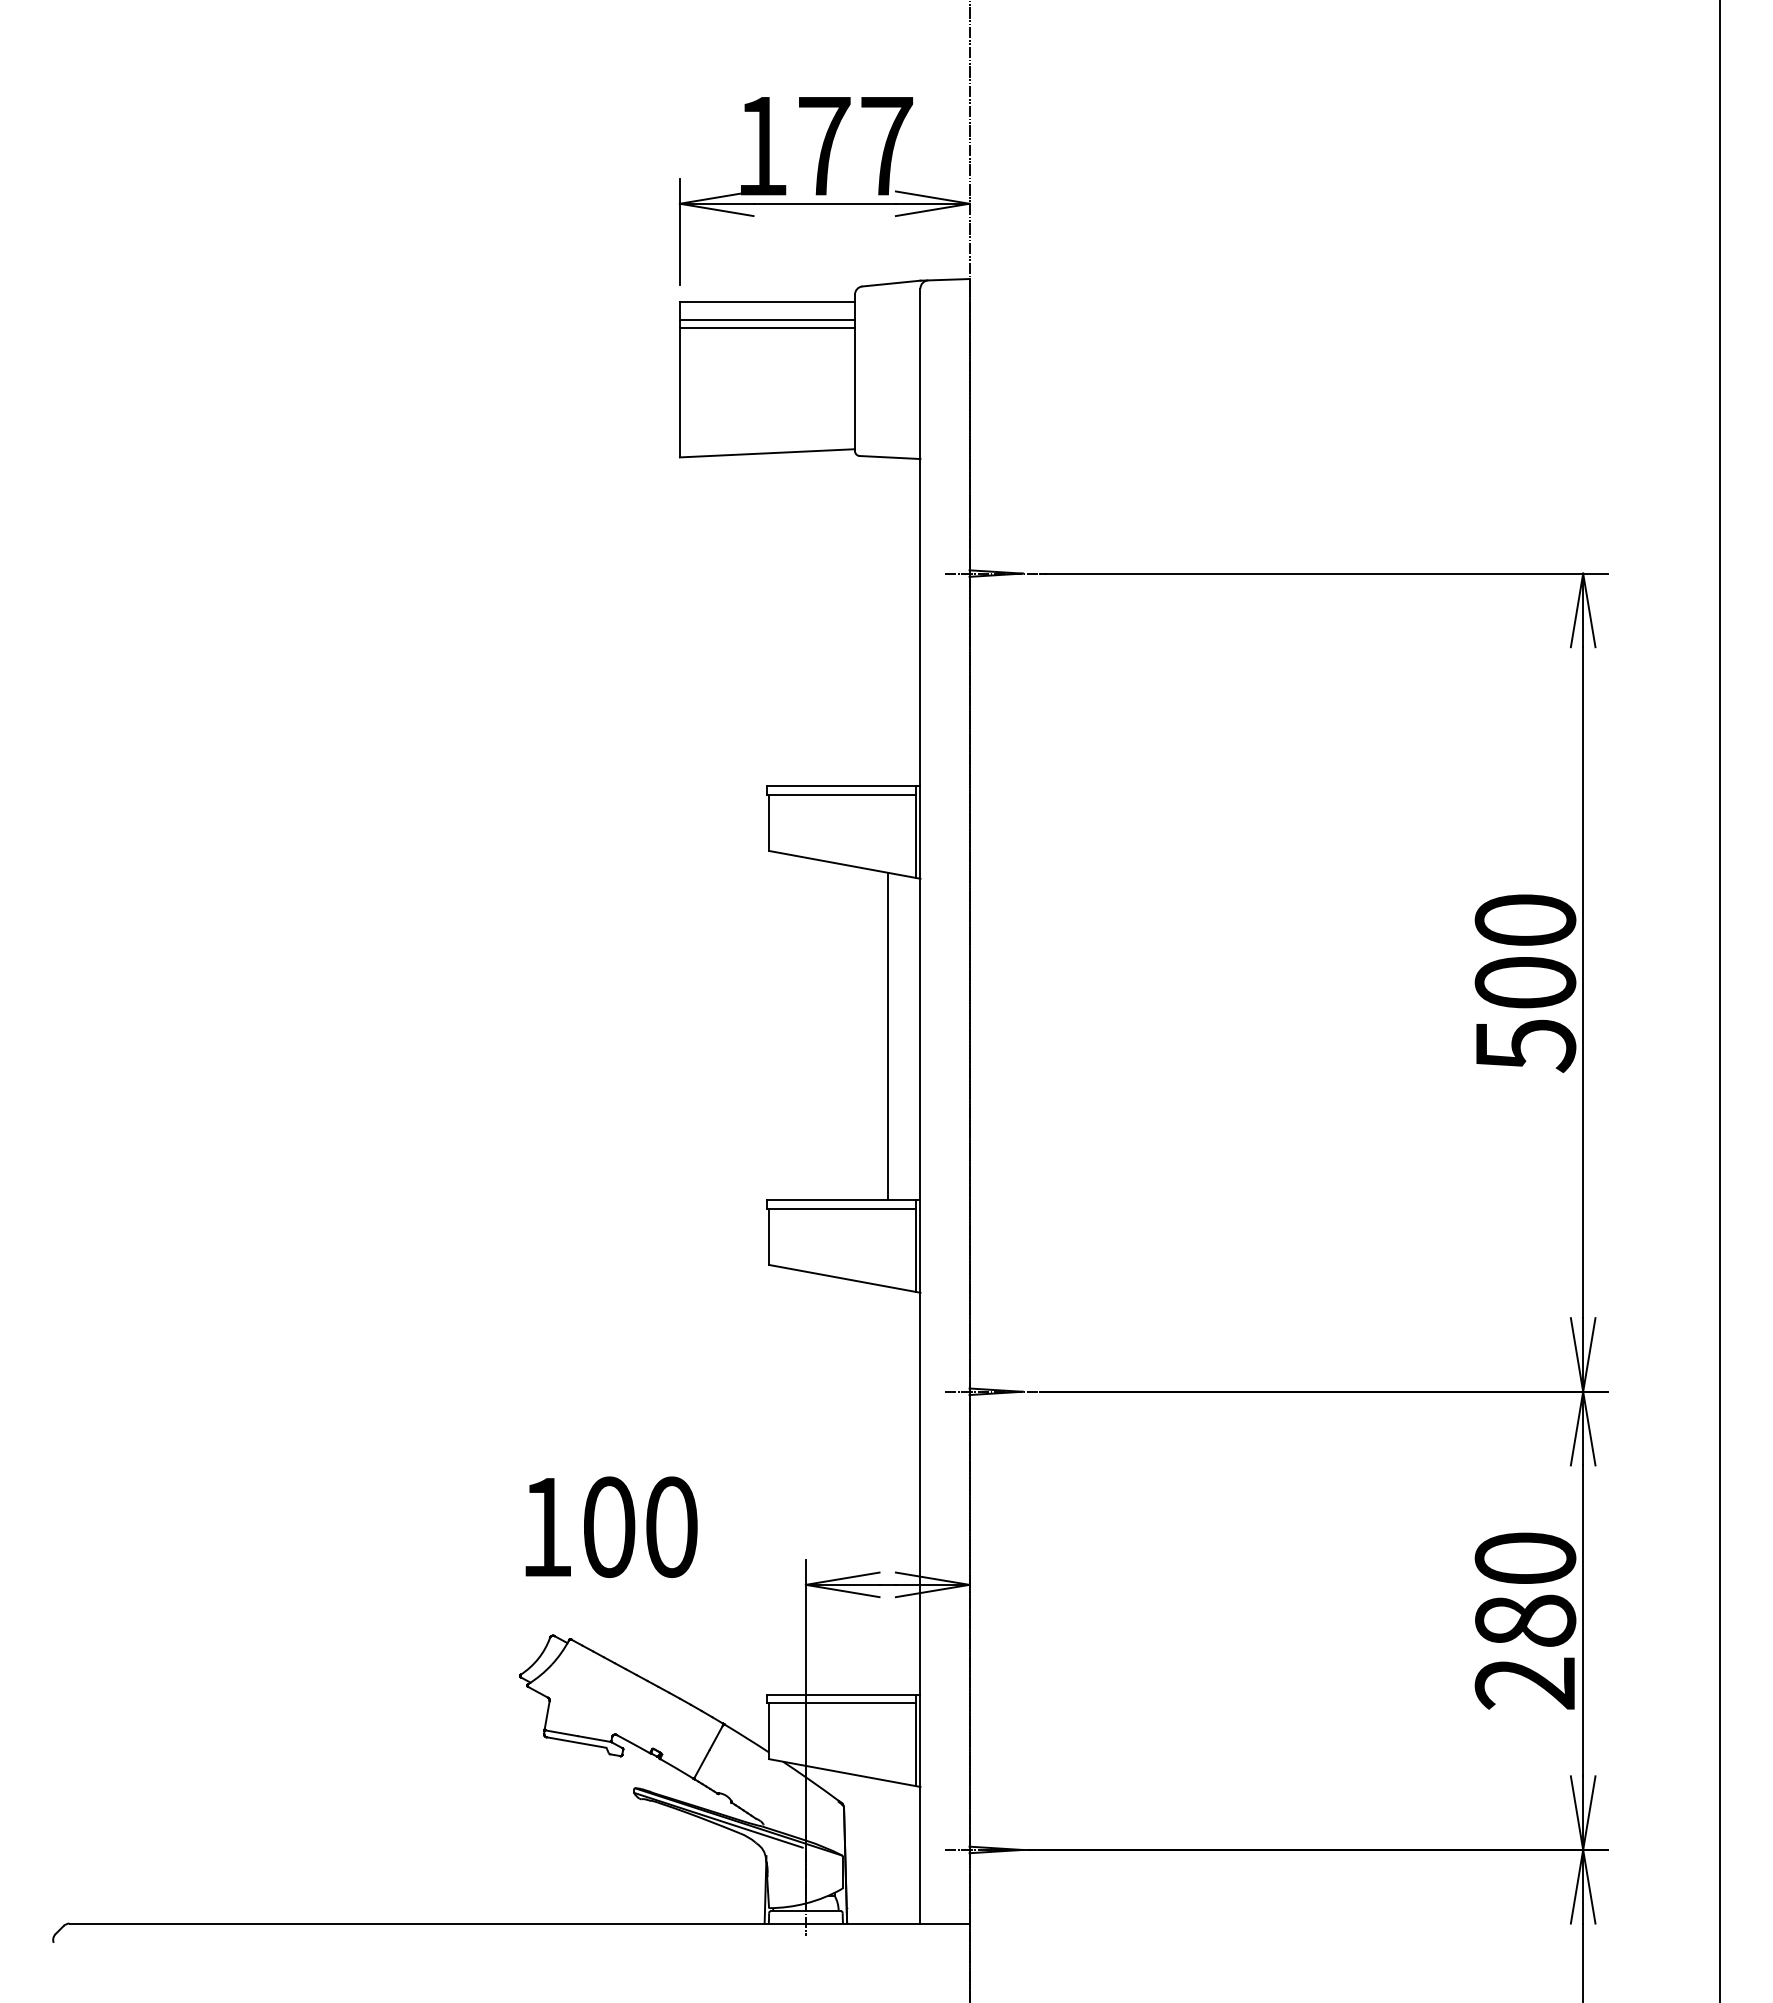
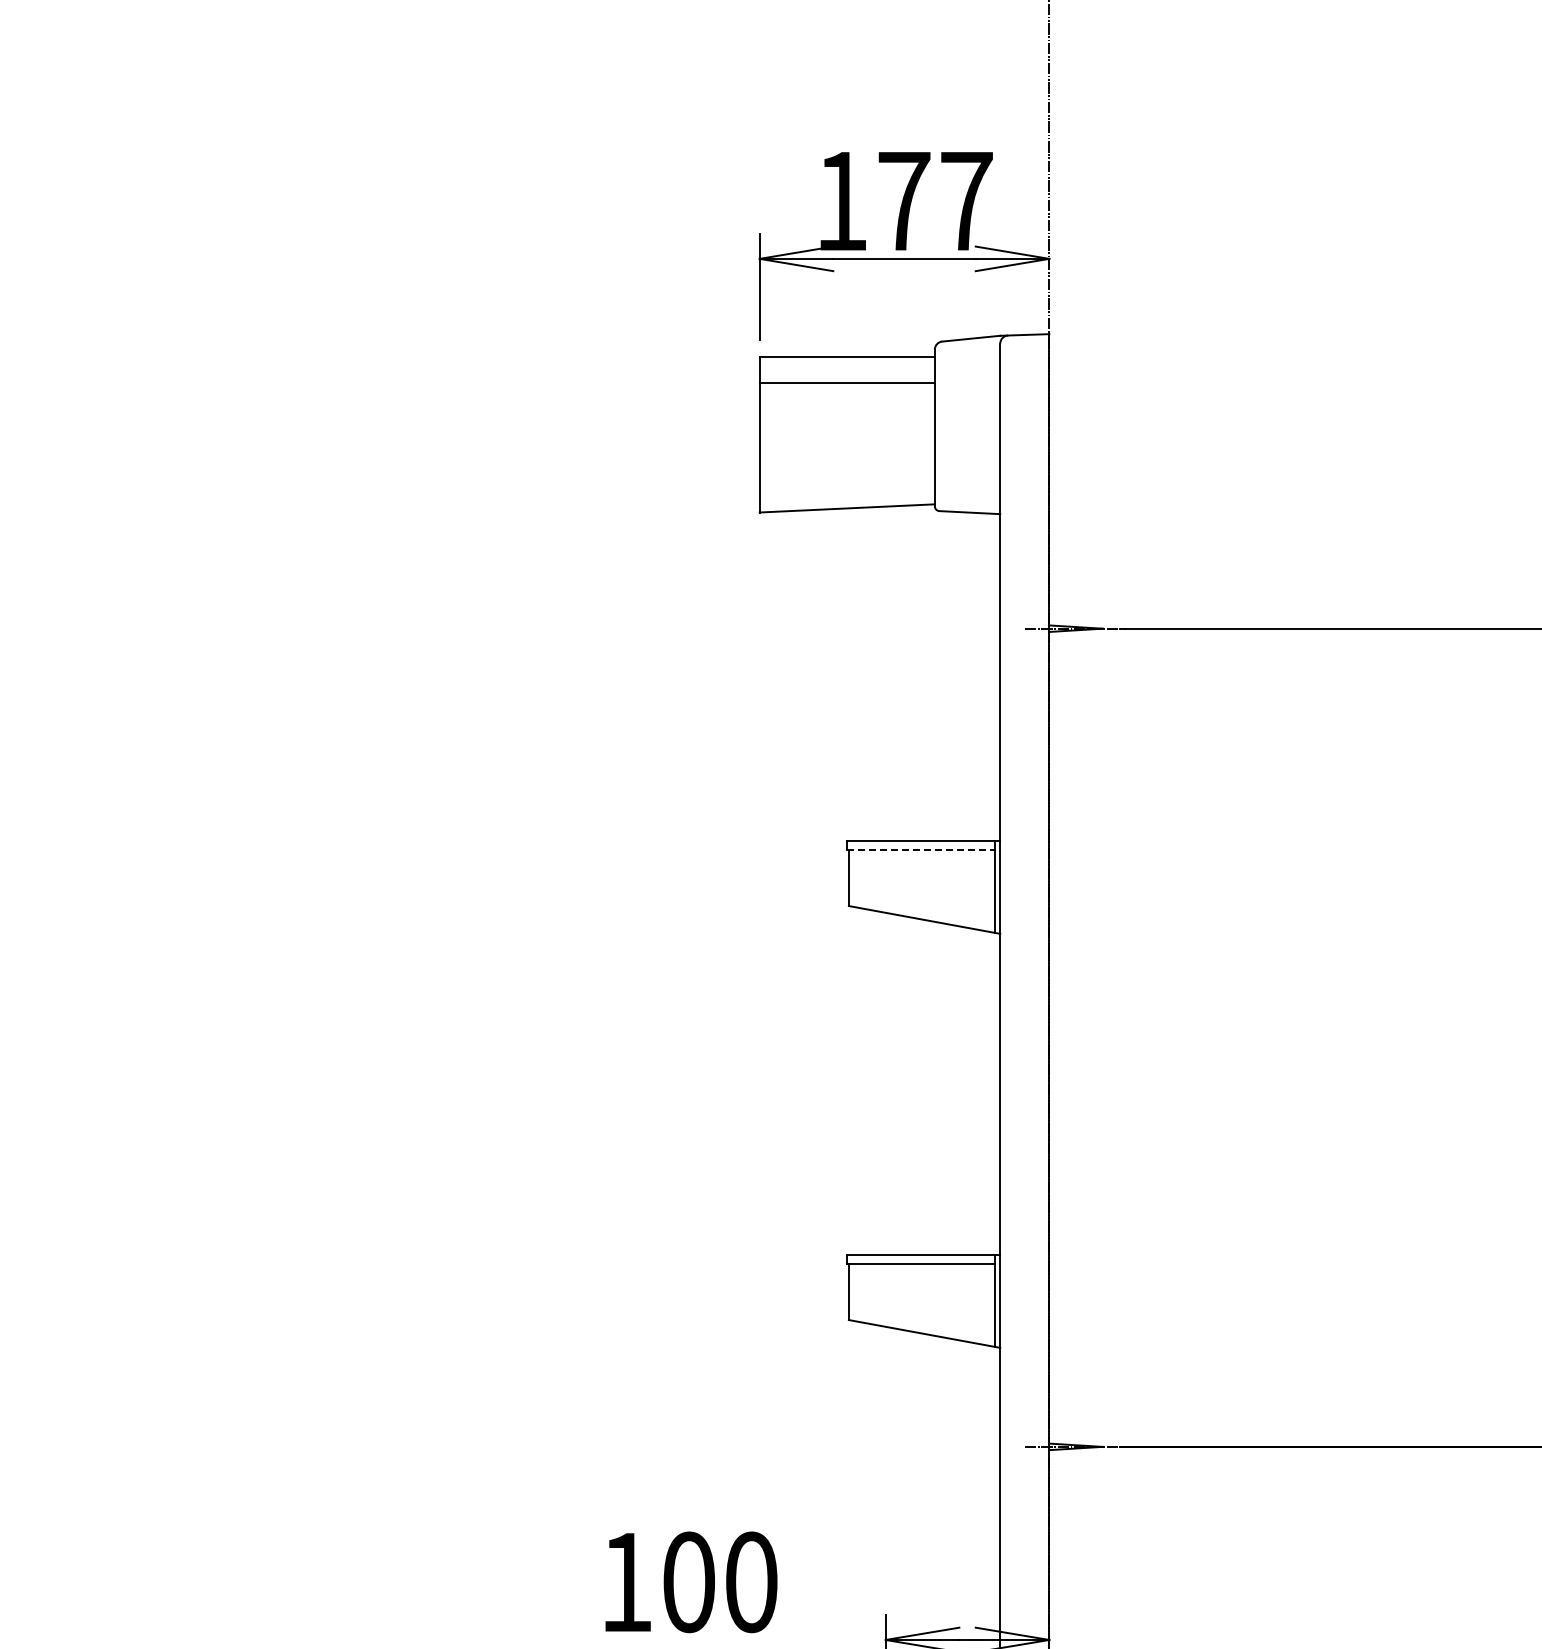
line: (767, 319) -> (847, 374), removed
line: (841, 794) -> (921, 849), solid -> dashed
line: (887, 1036) -> (967, 1091), removed

